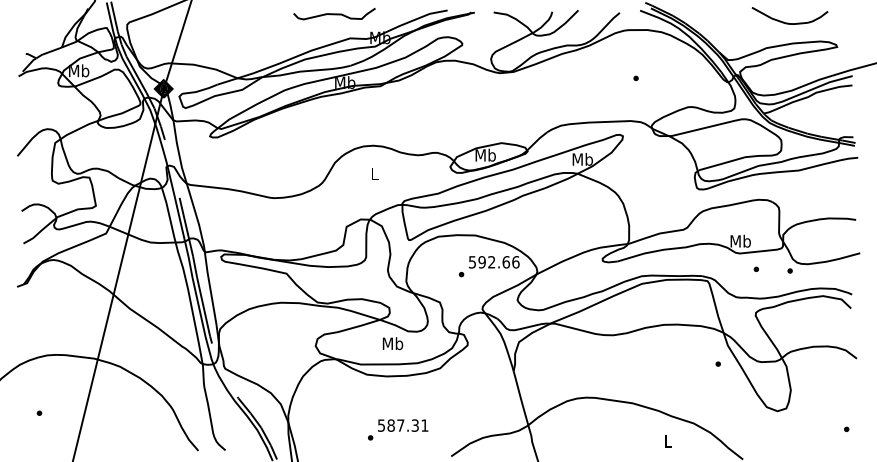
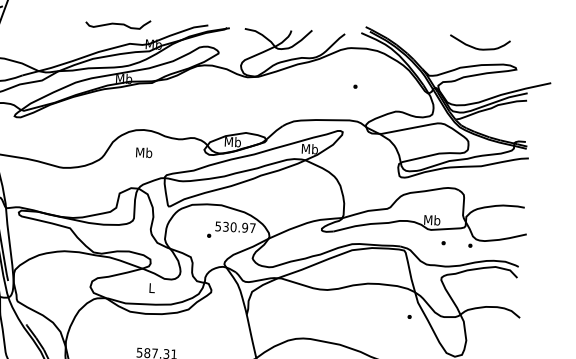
text: (374, 173) -> (143, 152), L -> Mb
text: (498, 262) -> (238, 227), 592.66 -> 530.97
text: (392, 343) -> (151, 287), Mb -> L

